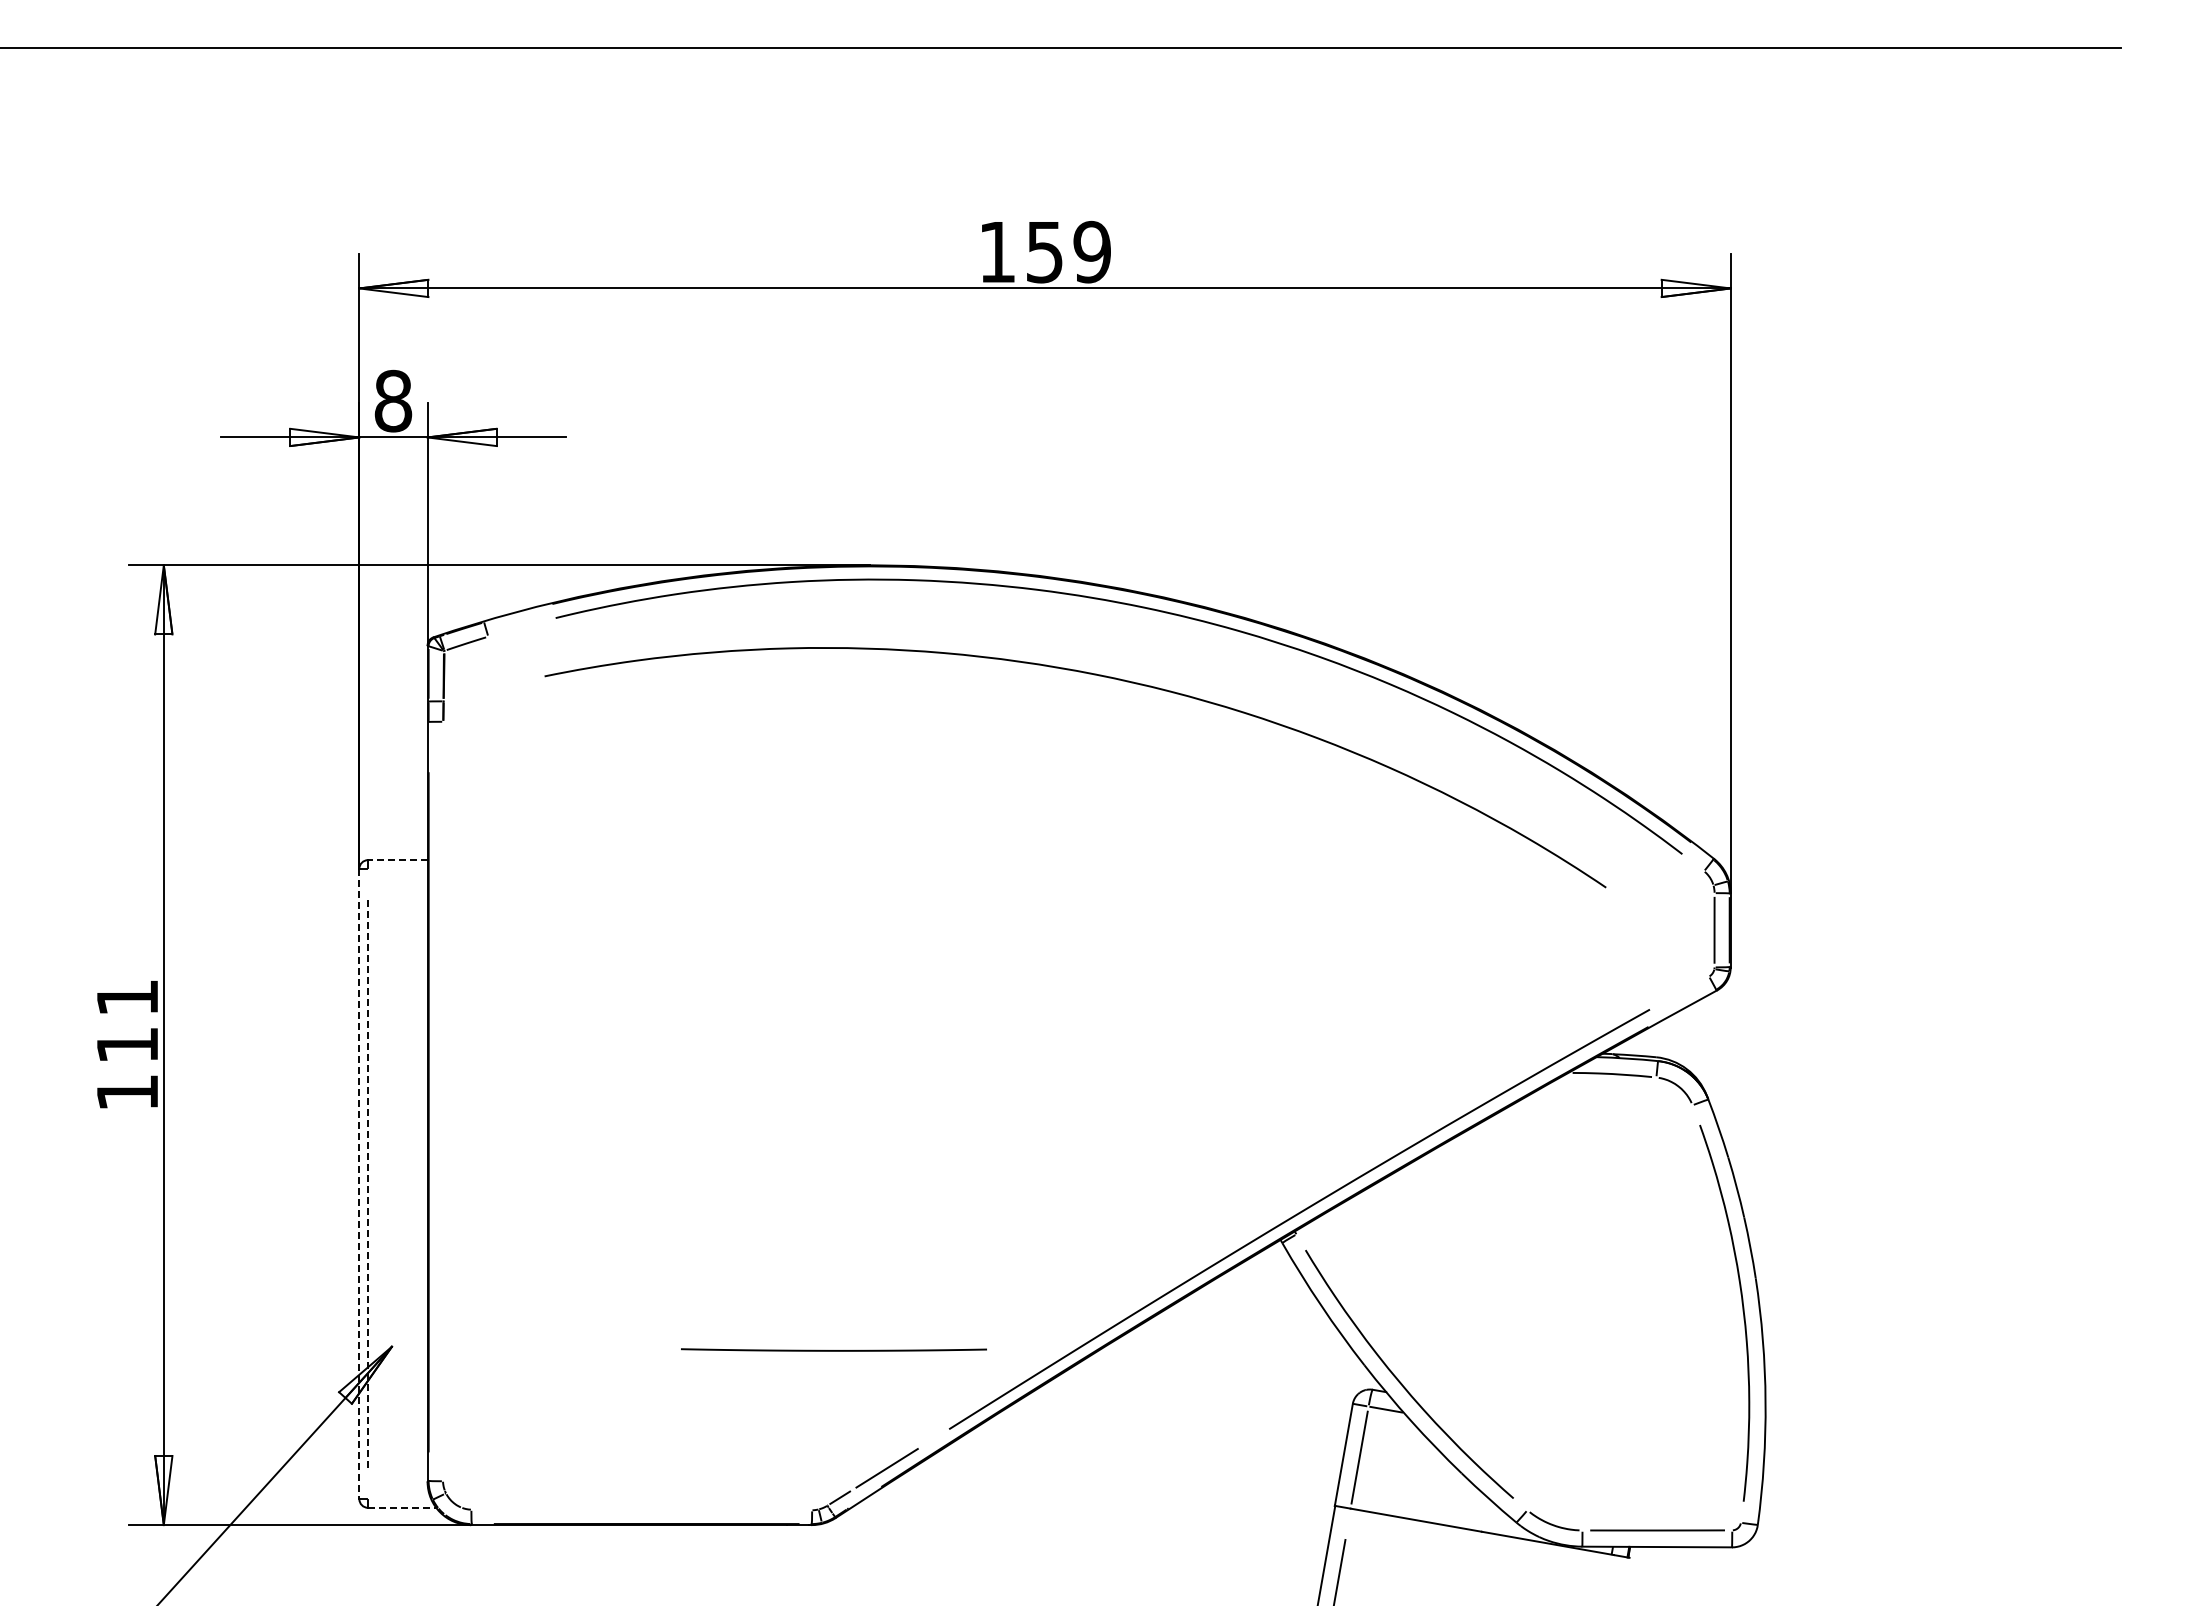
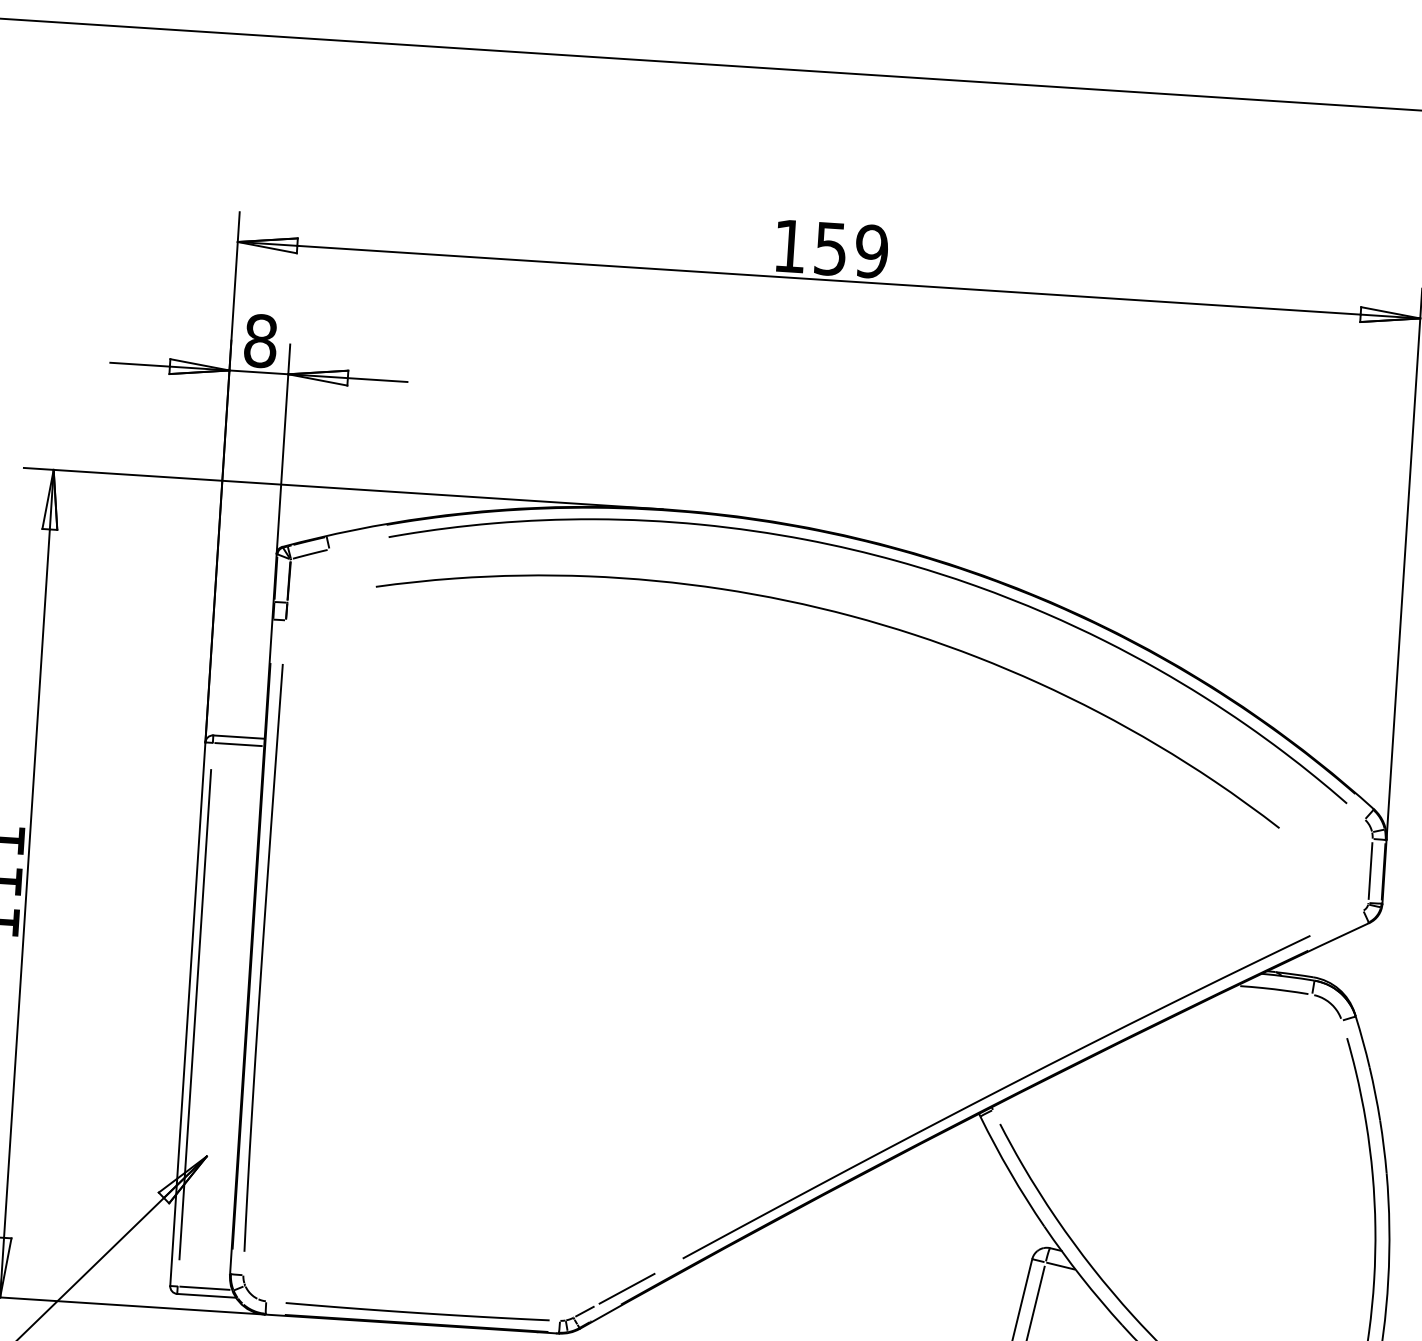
line: (397, 860) -> (238, 737), dashed -> solid
line: (397, 868) -> (238, 744), added
curve: (441, 1113) -> (262, 958), added
line: (368, 1183) -> (195, 1014), dashed -> solid
line: (359, 1184) -> (187, 1014), dashed -> solid
line: (833, 1350) -> (417, 1312), moved
line: (399, 1499) -> (204, 1288), added
line: (402, 1507) -> (206, 1295), dashed -> solid

